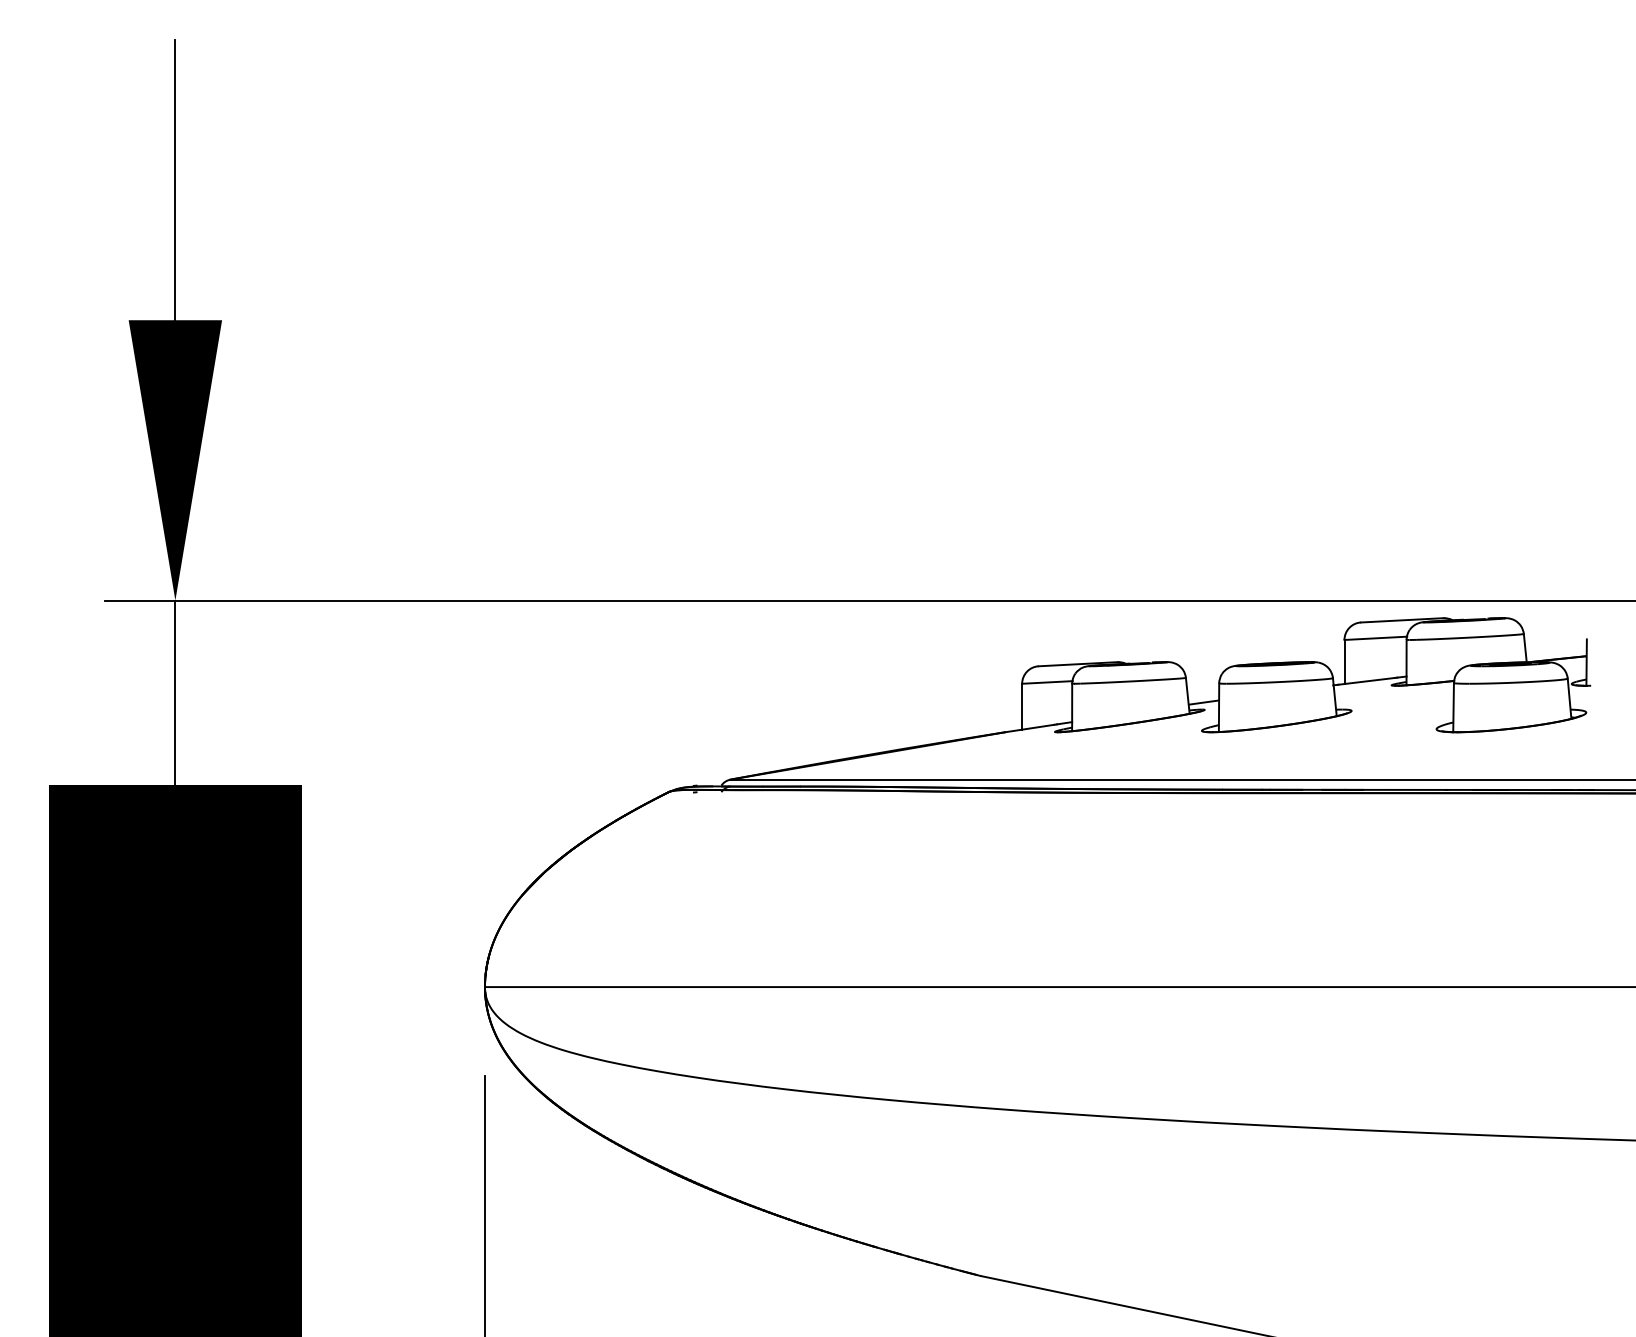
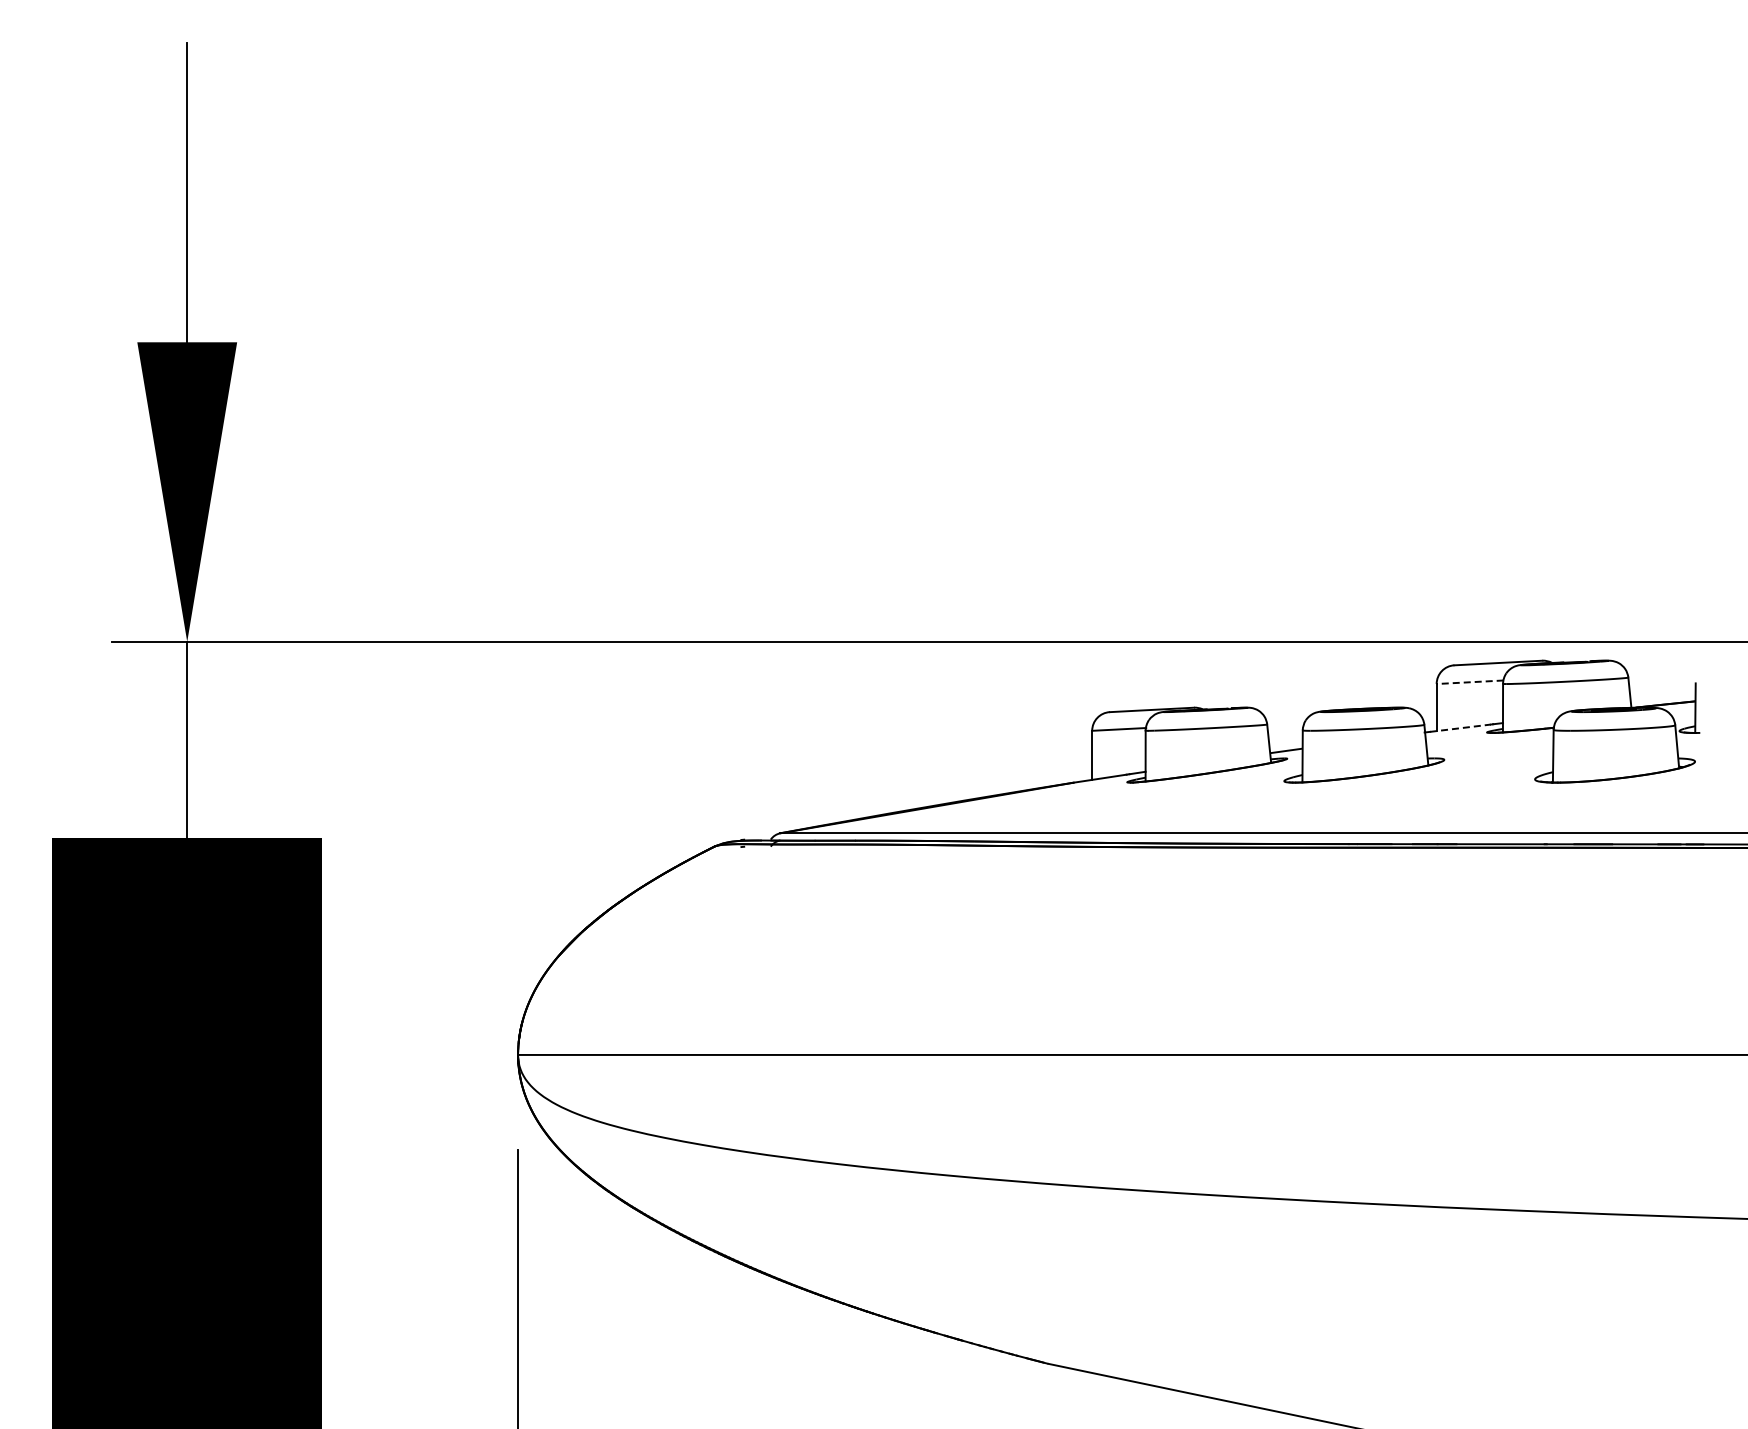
line: (1376, 638) -> (1470, 682), solid -> dashed
line: (1366, 681) -> (1460, 728), solid -> dashed

